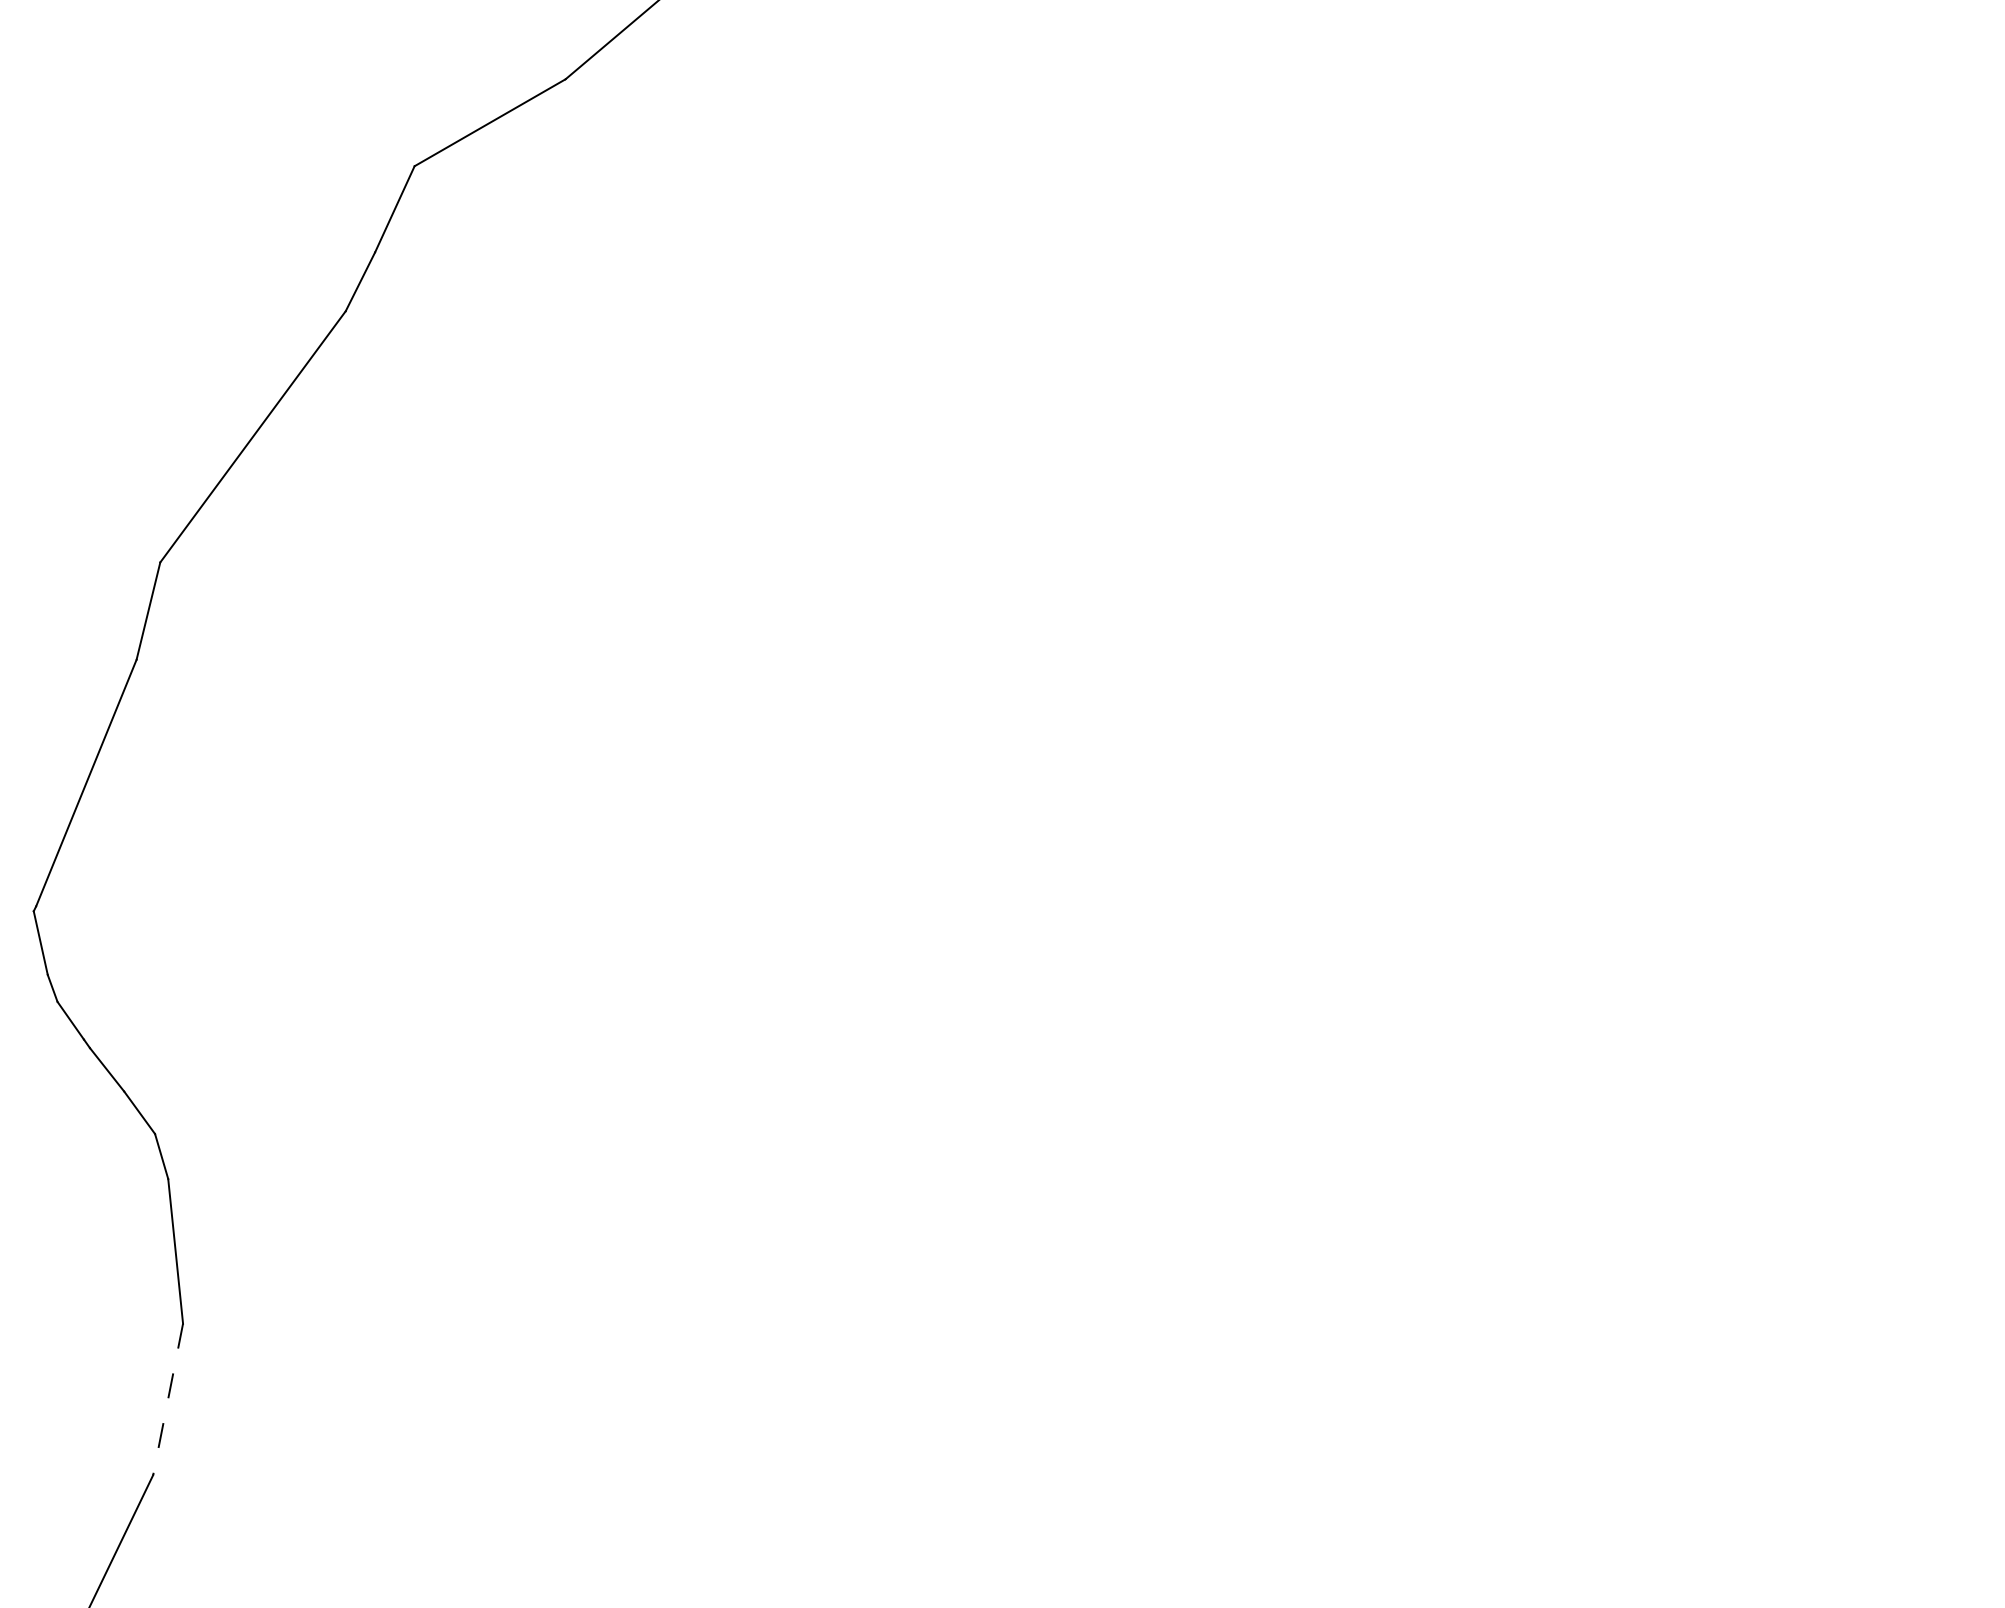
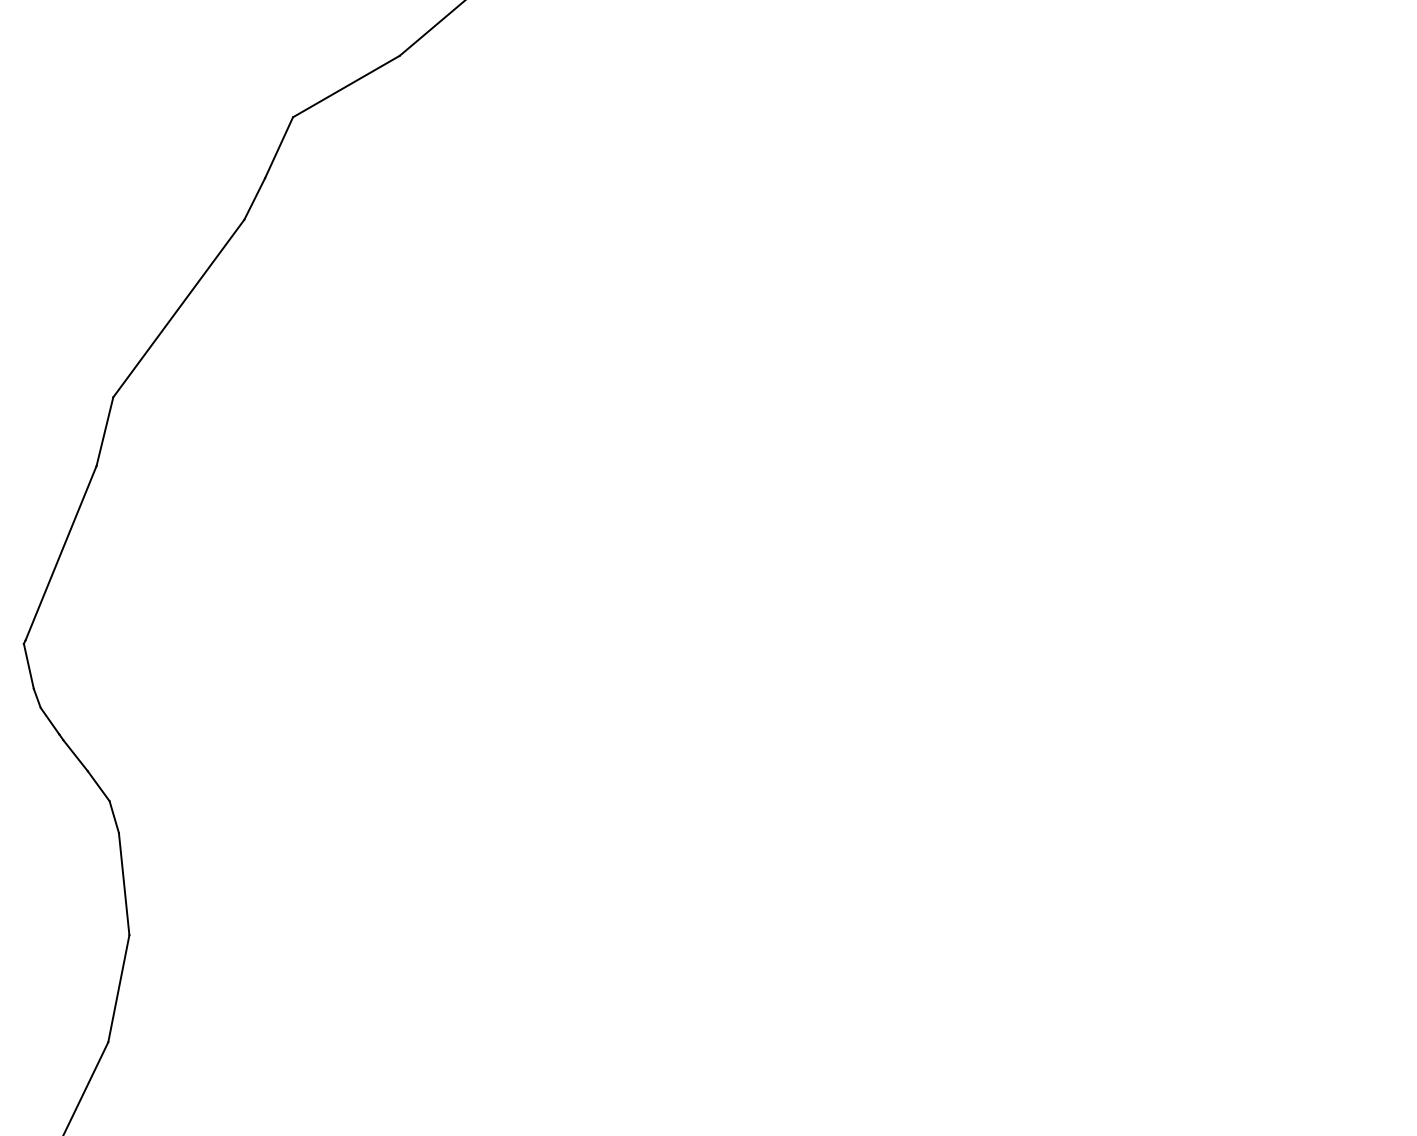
line: (168, 1399) -> (119, 988), dashed -> solid

